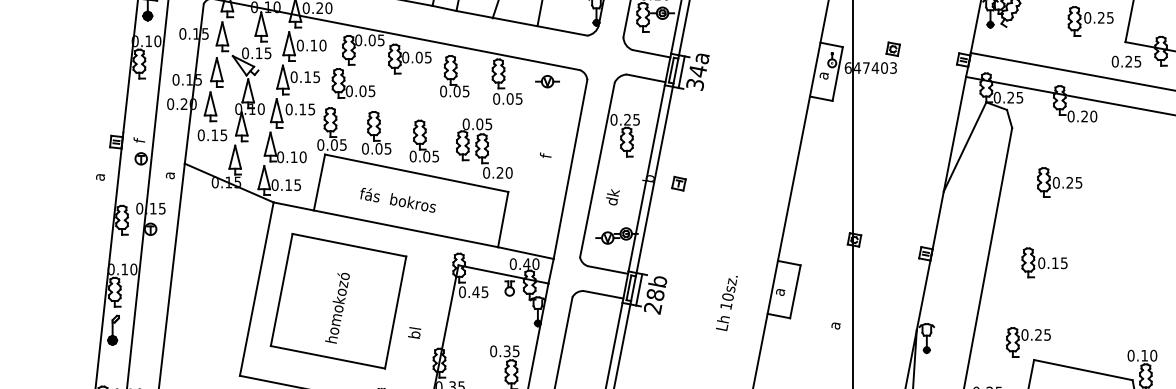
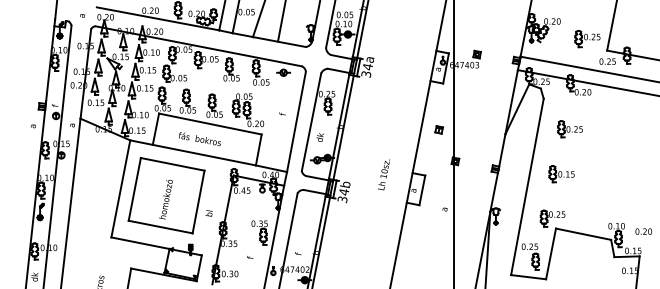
part: (677, 182) -> (438, 129), moved
text: (654, 302) -> (343, 196), 28b -> 34b
text: (725, 302) -> (383, 174), moved

